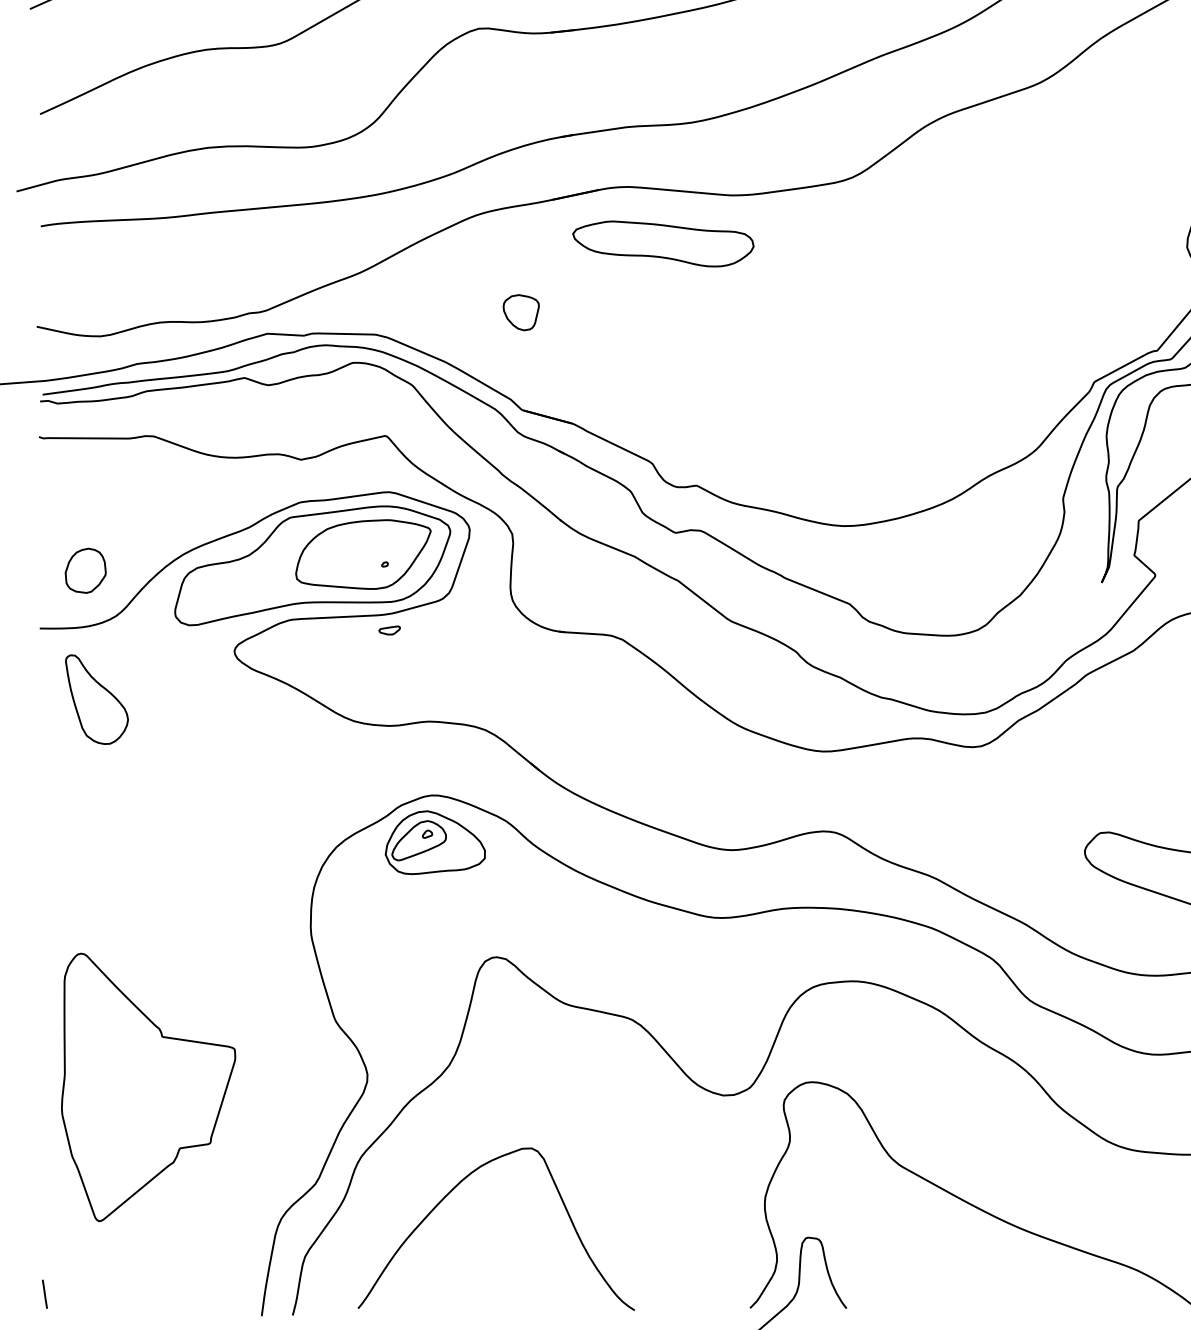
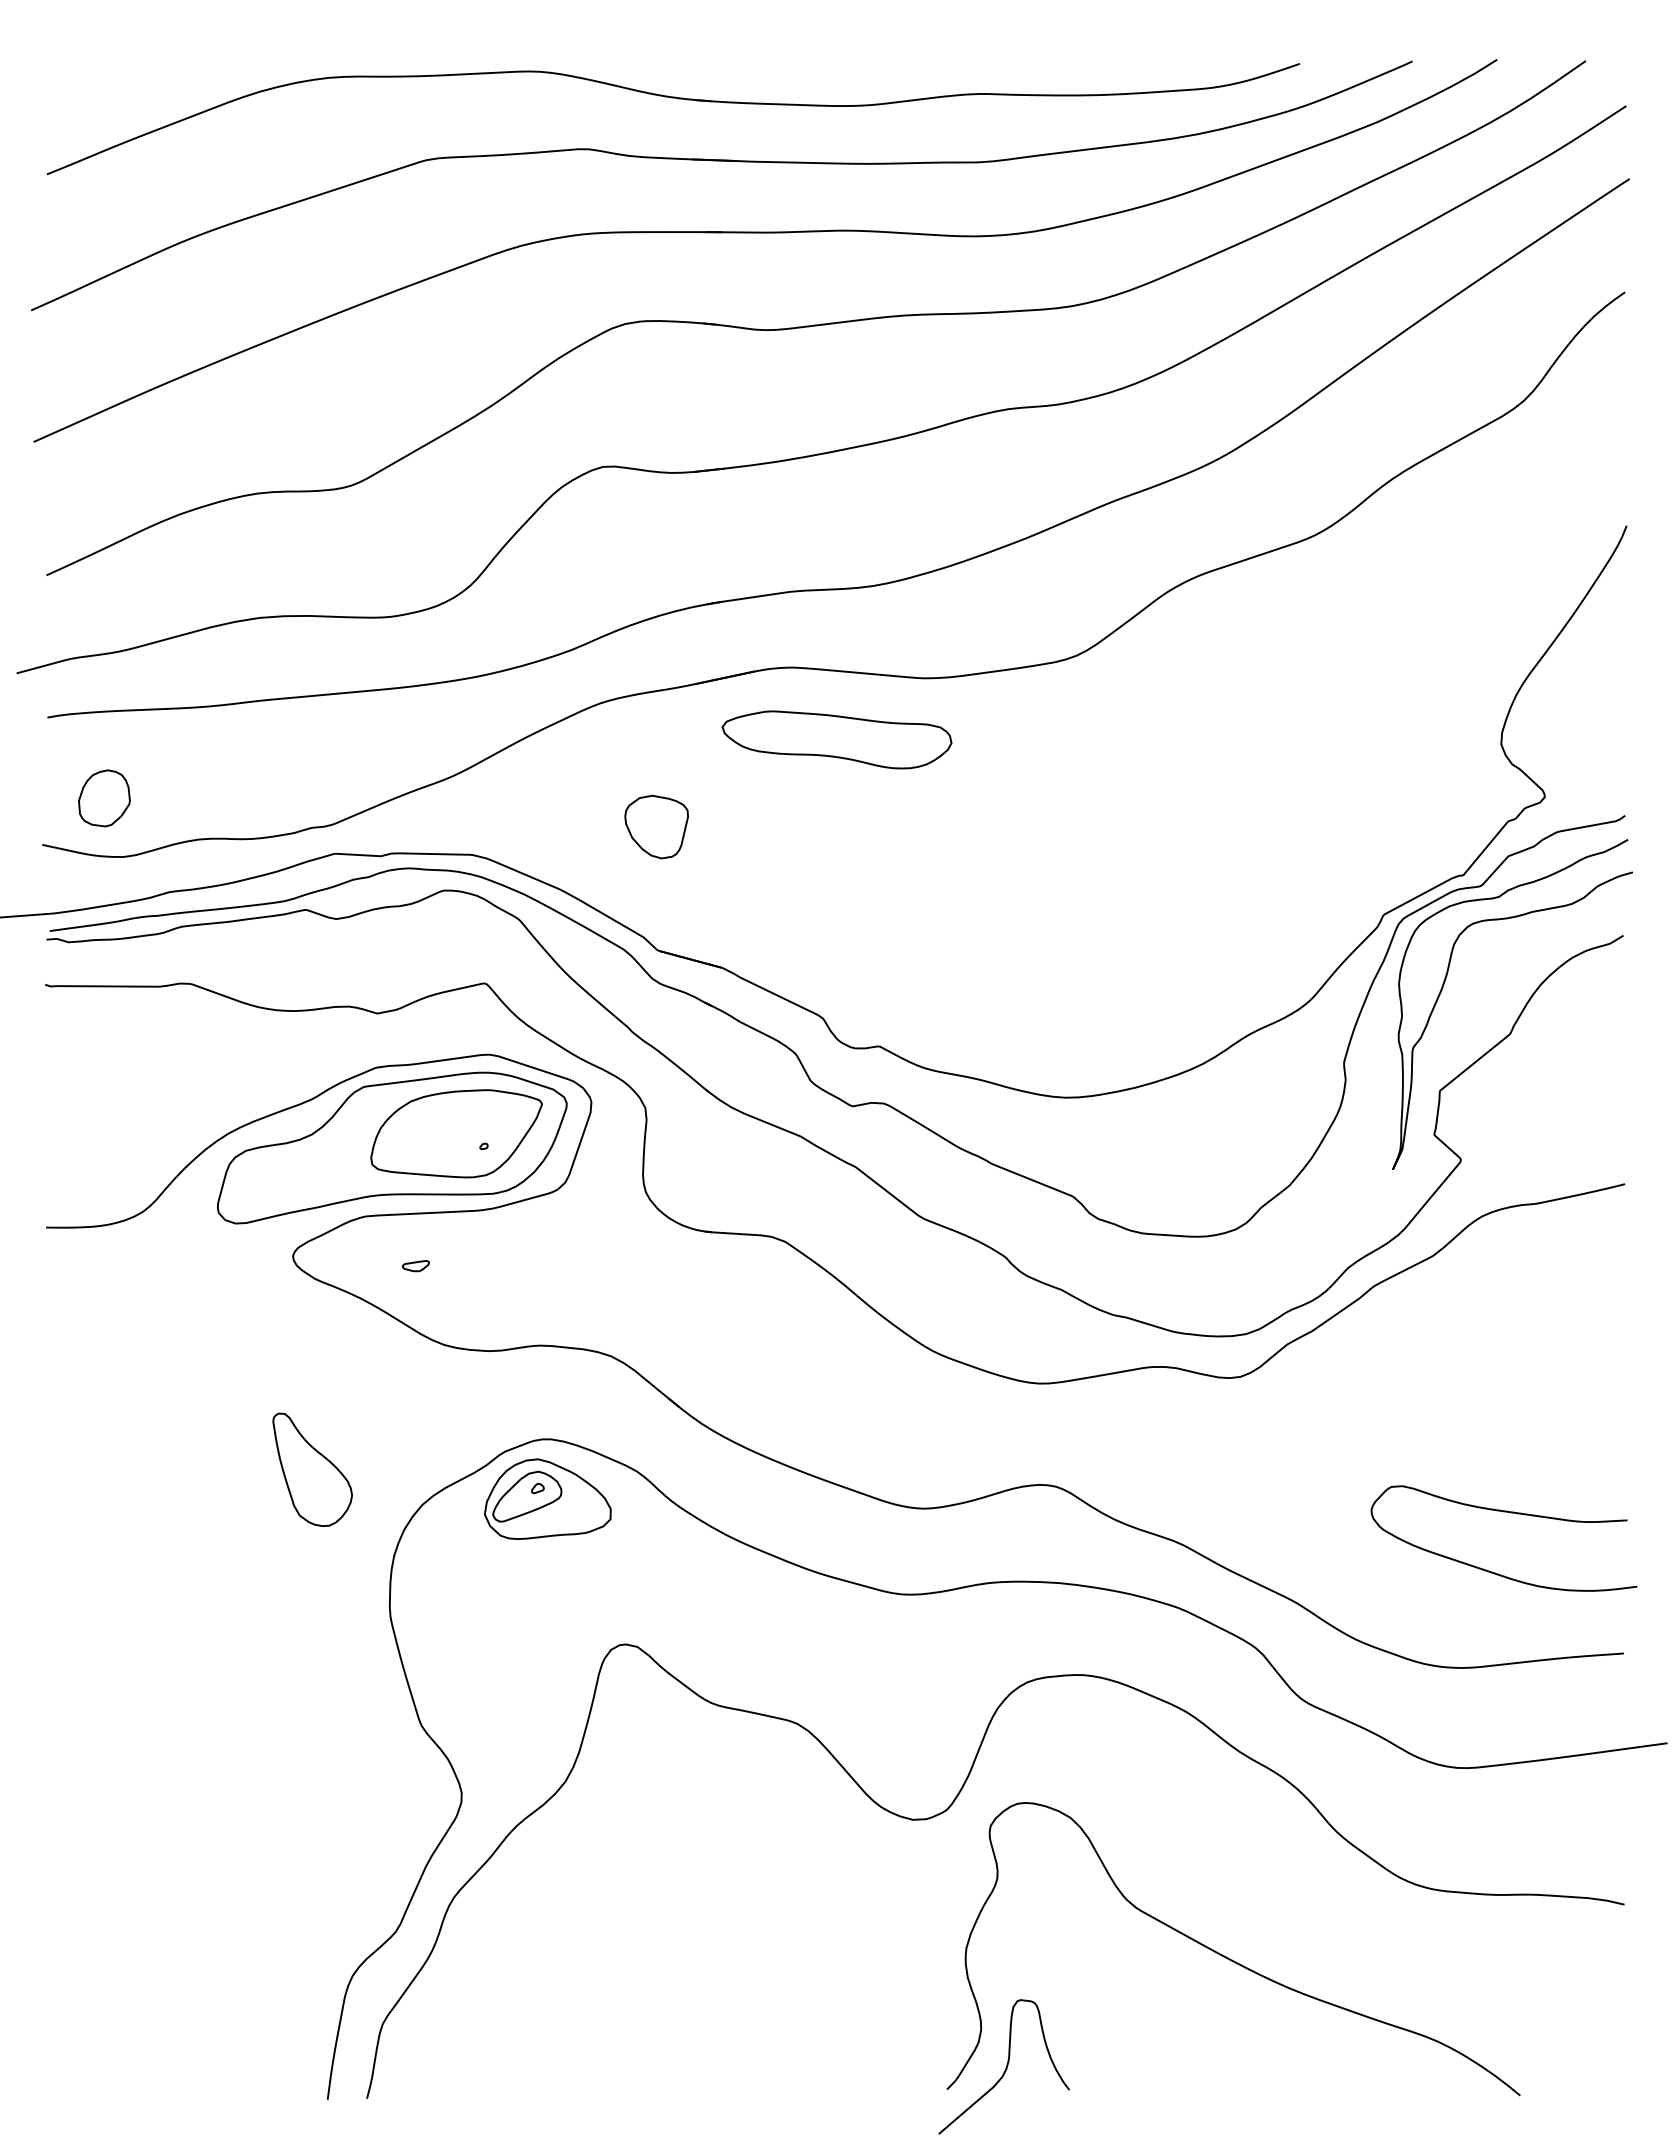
part: (521, 312) -> (656, 826), size x1.4
part: (85, 570) -> (104, 798), moved
part: (389, 630) -> (415, 1266), moved
part: (96, 699) -> (312, 1469), moved
part: (148, 1087) -> (183, 1809), removed
curve: (458, 1185) -> (577, 1933), removed
line: (44, 1293) -> (52, 2071), removed

